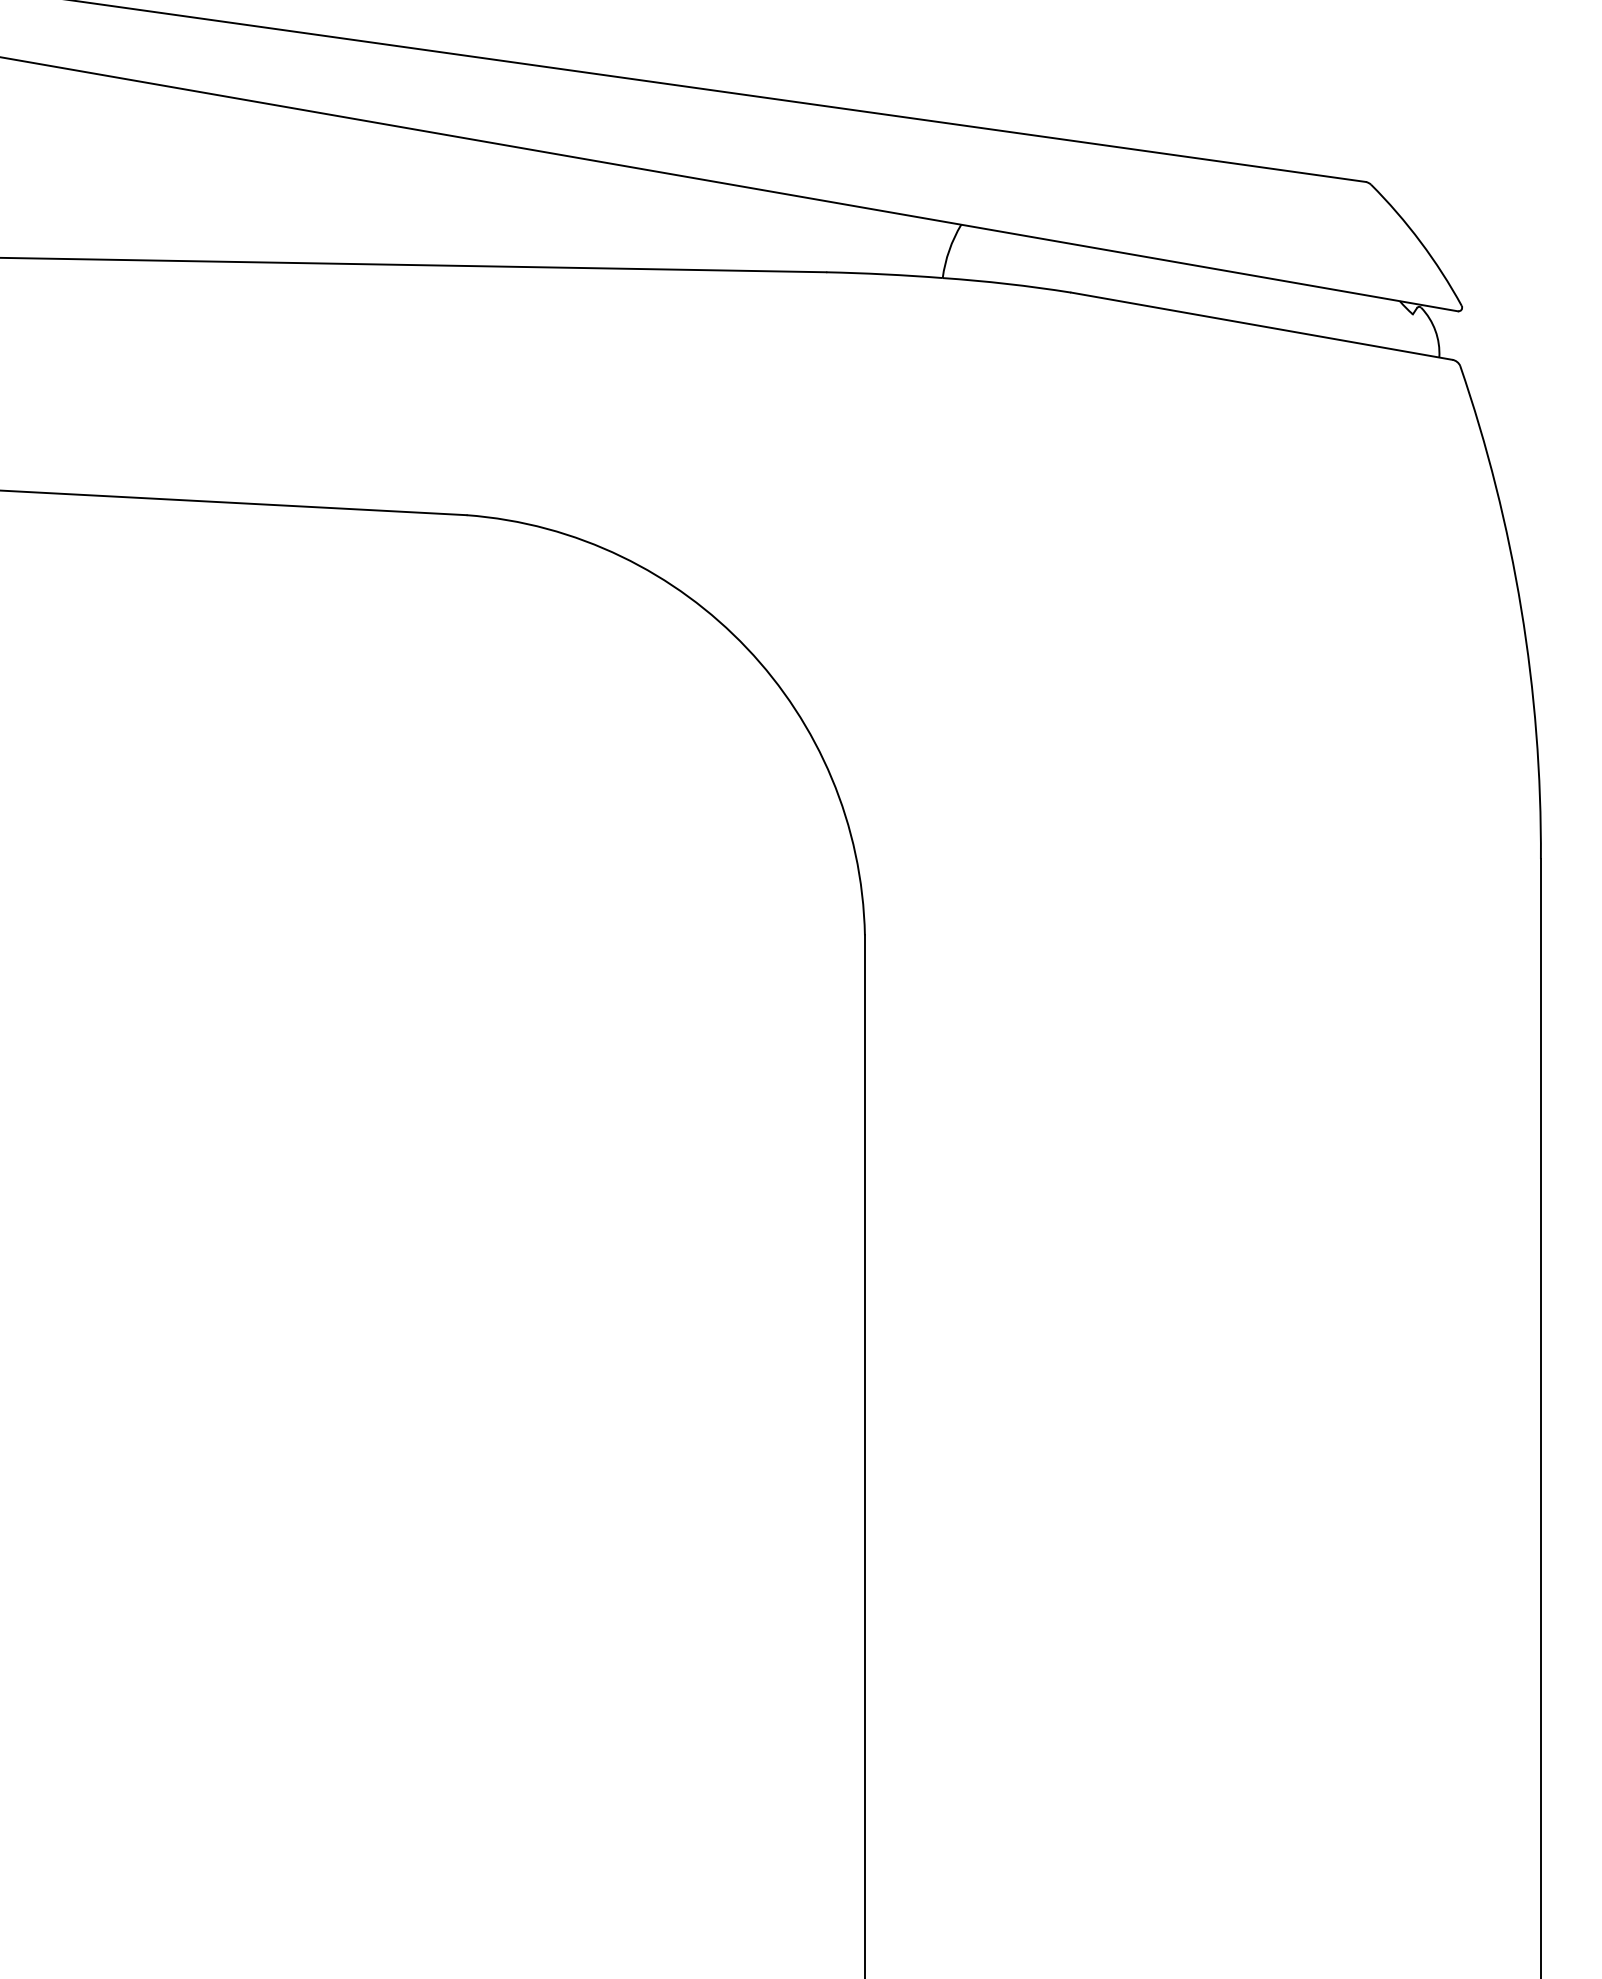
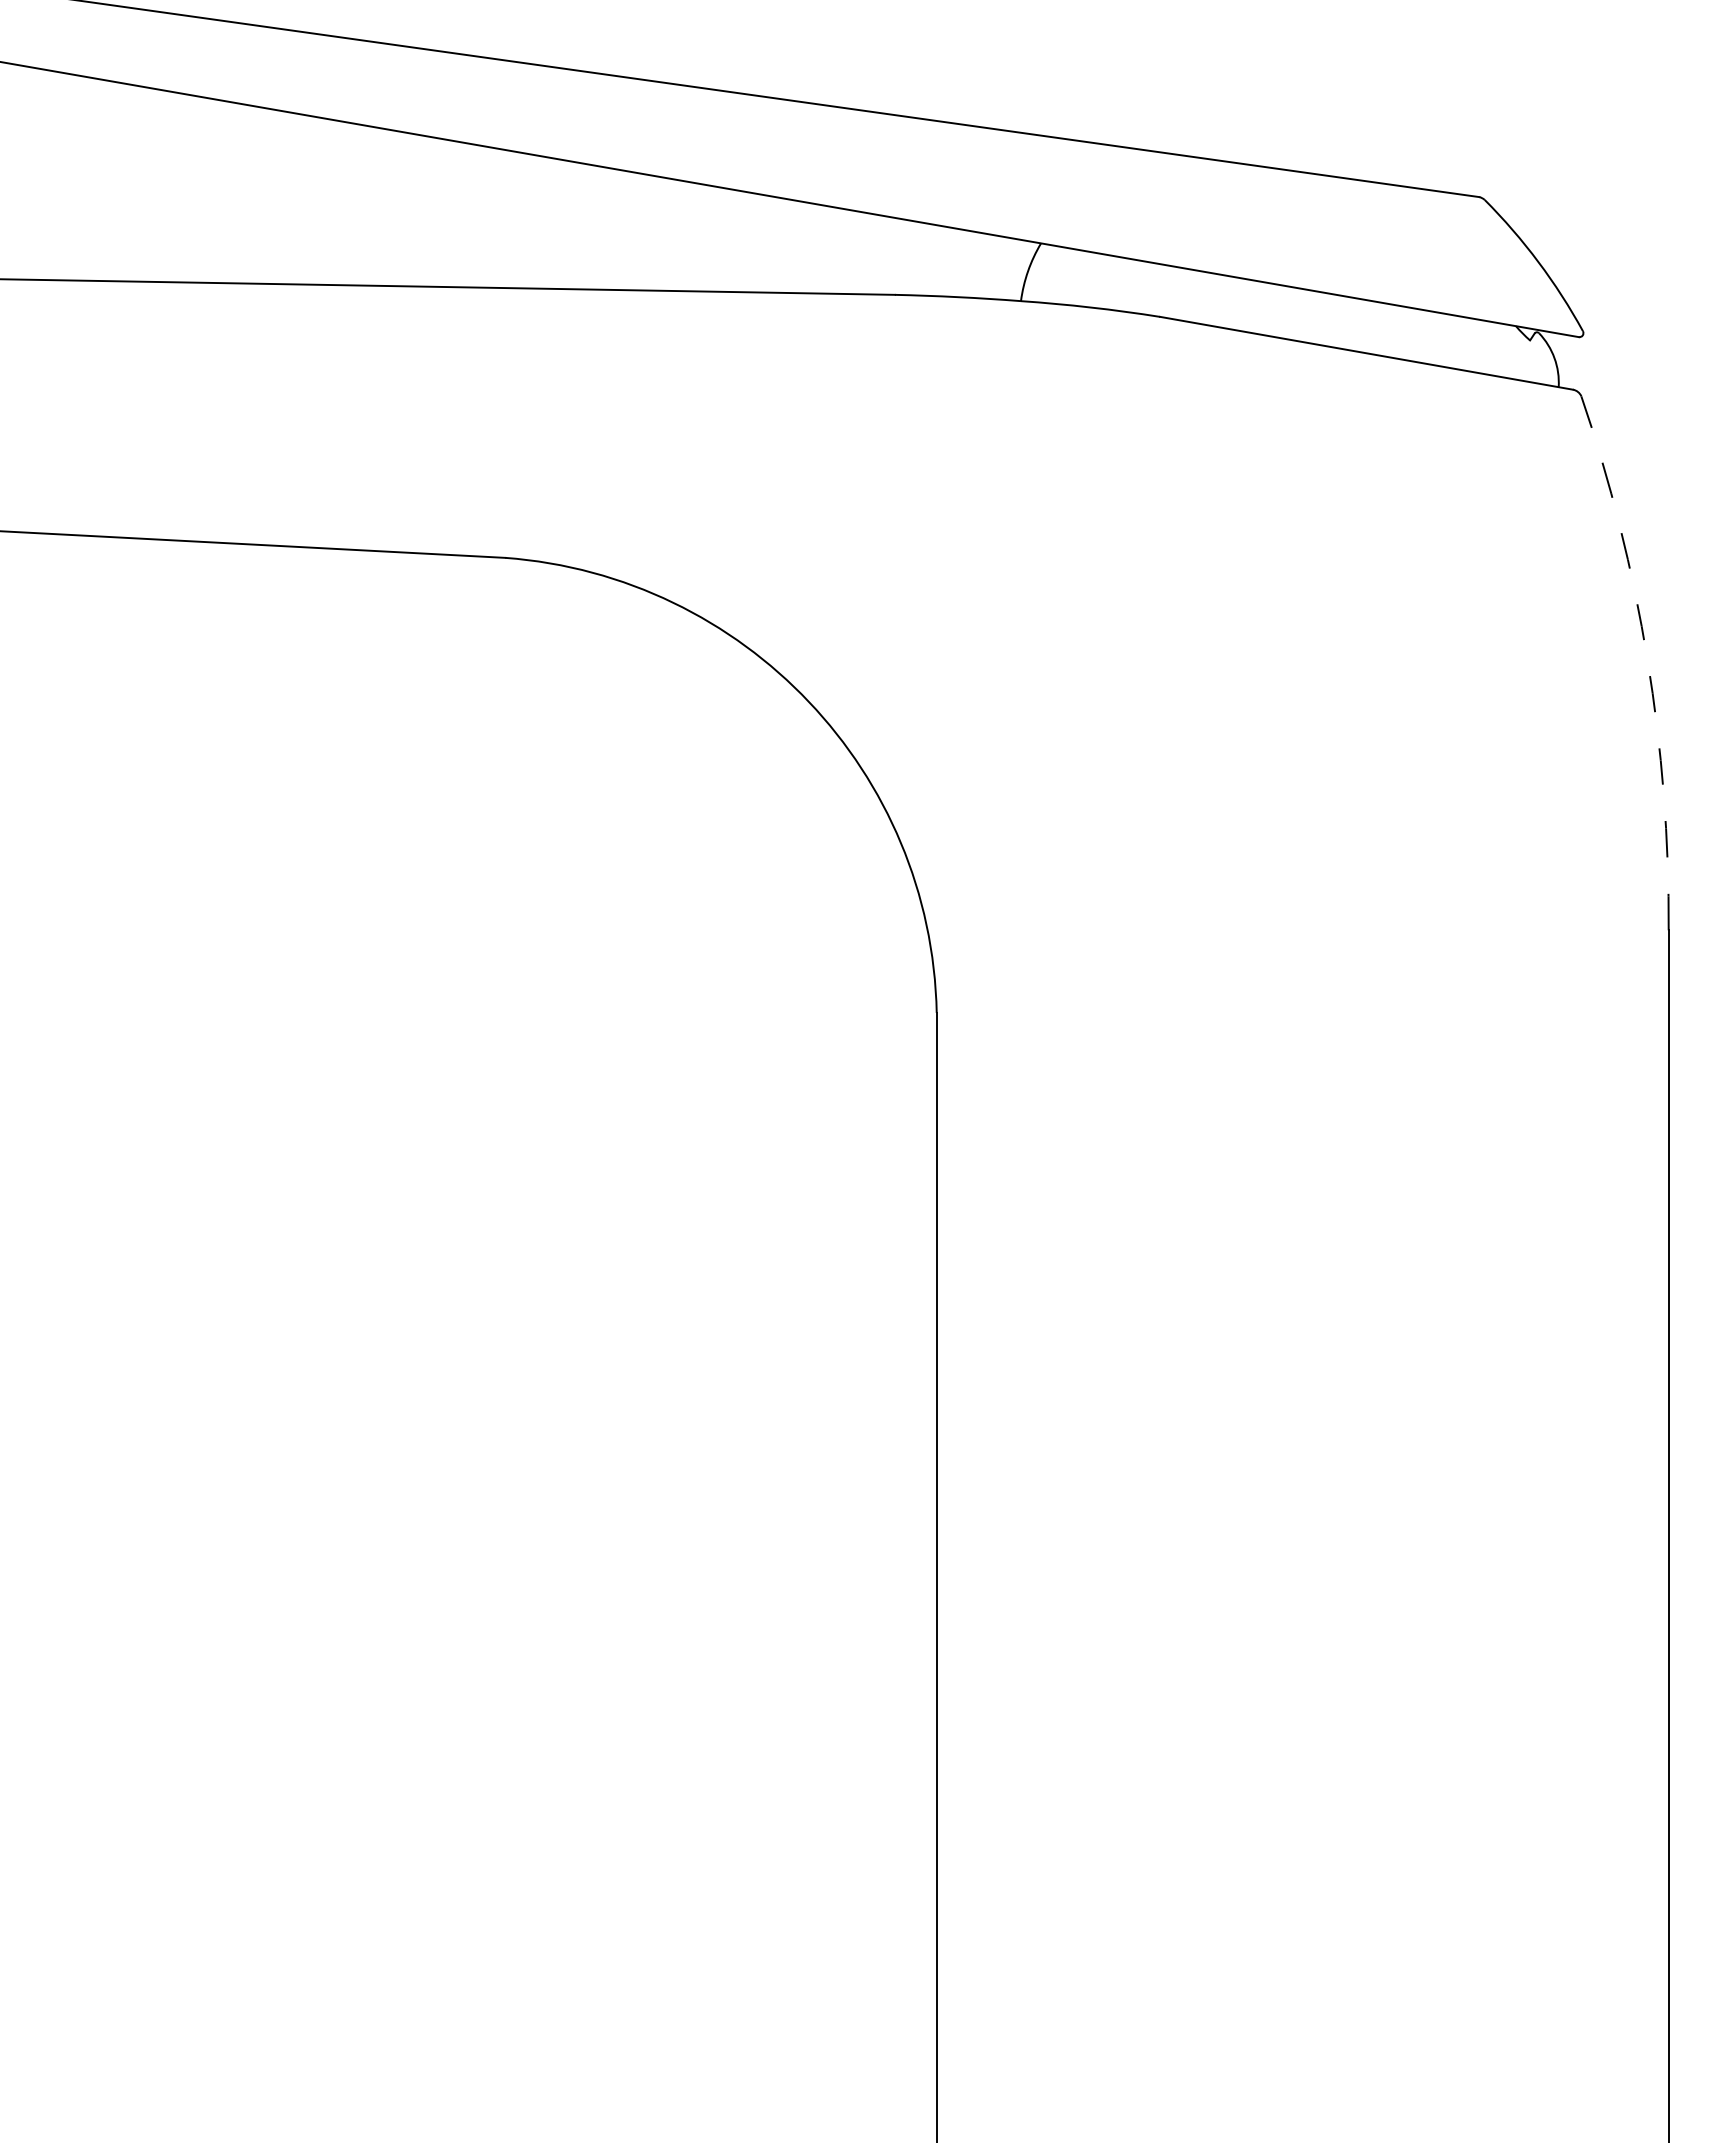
arc: (1521, 609) -> (1647, 659), solid -> dashed

